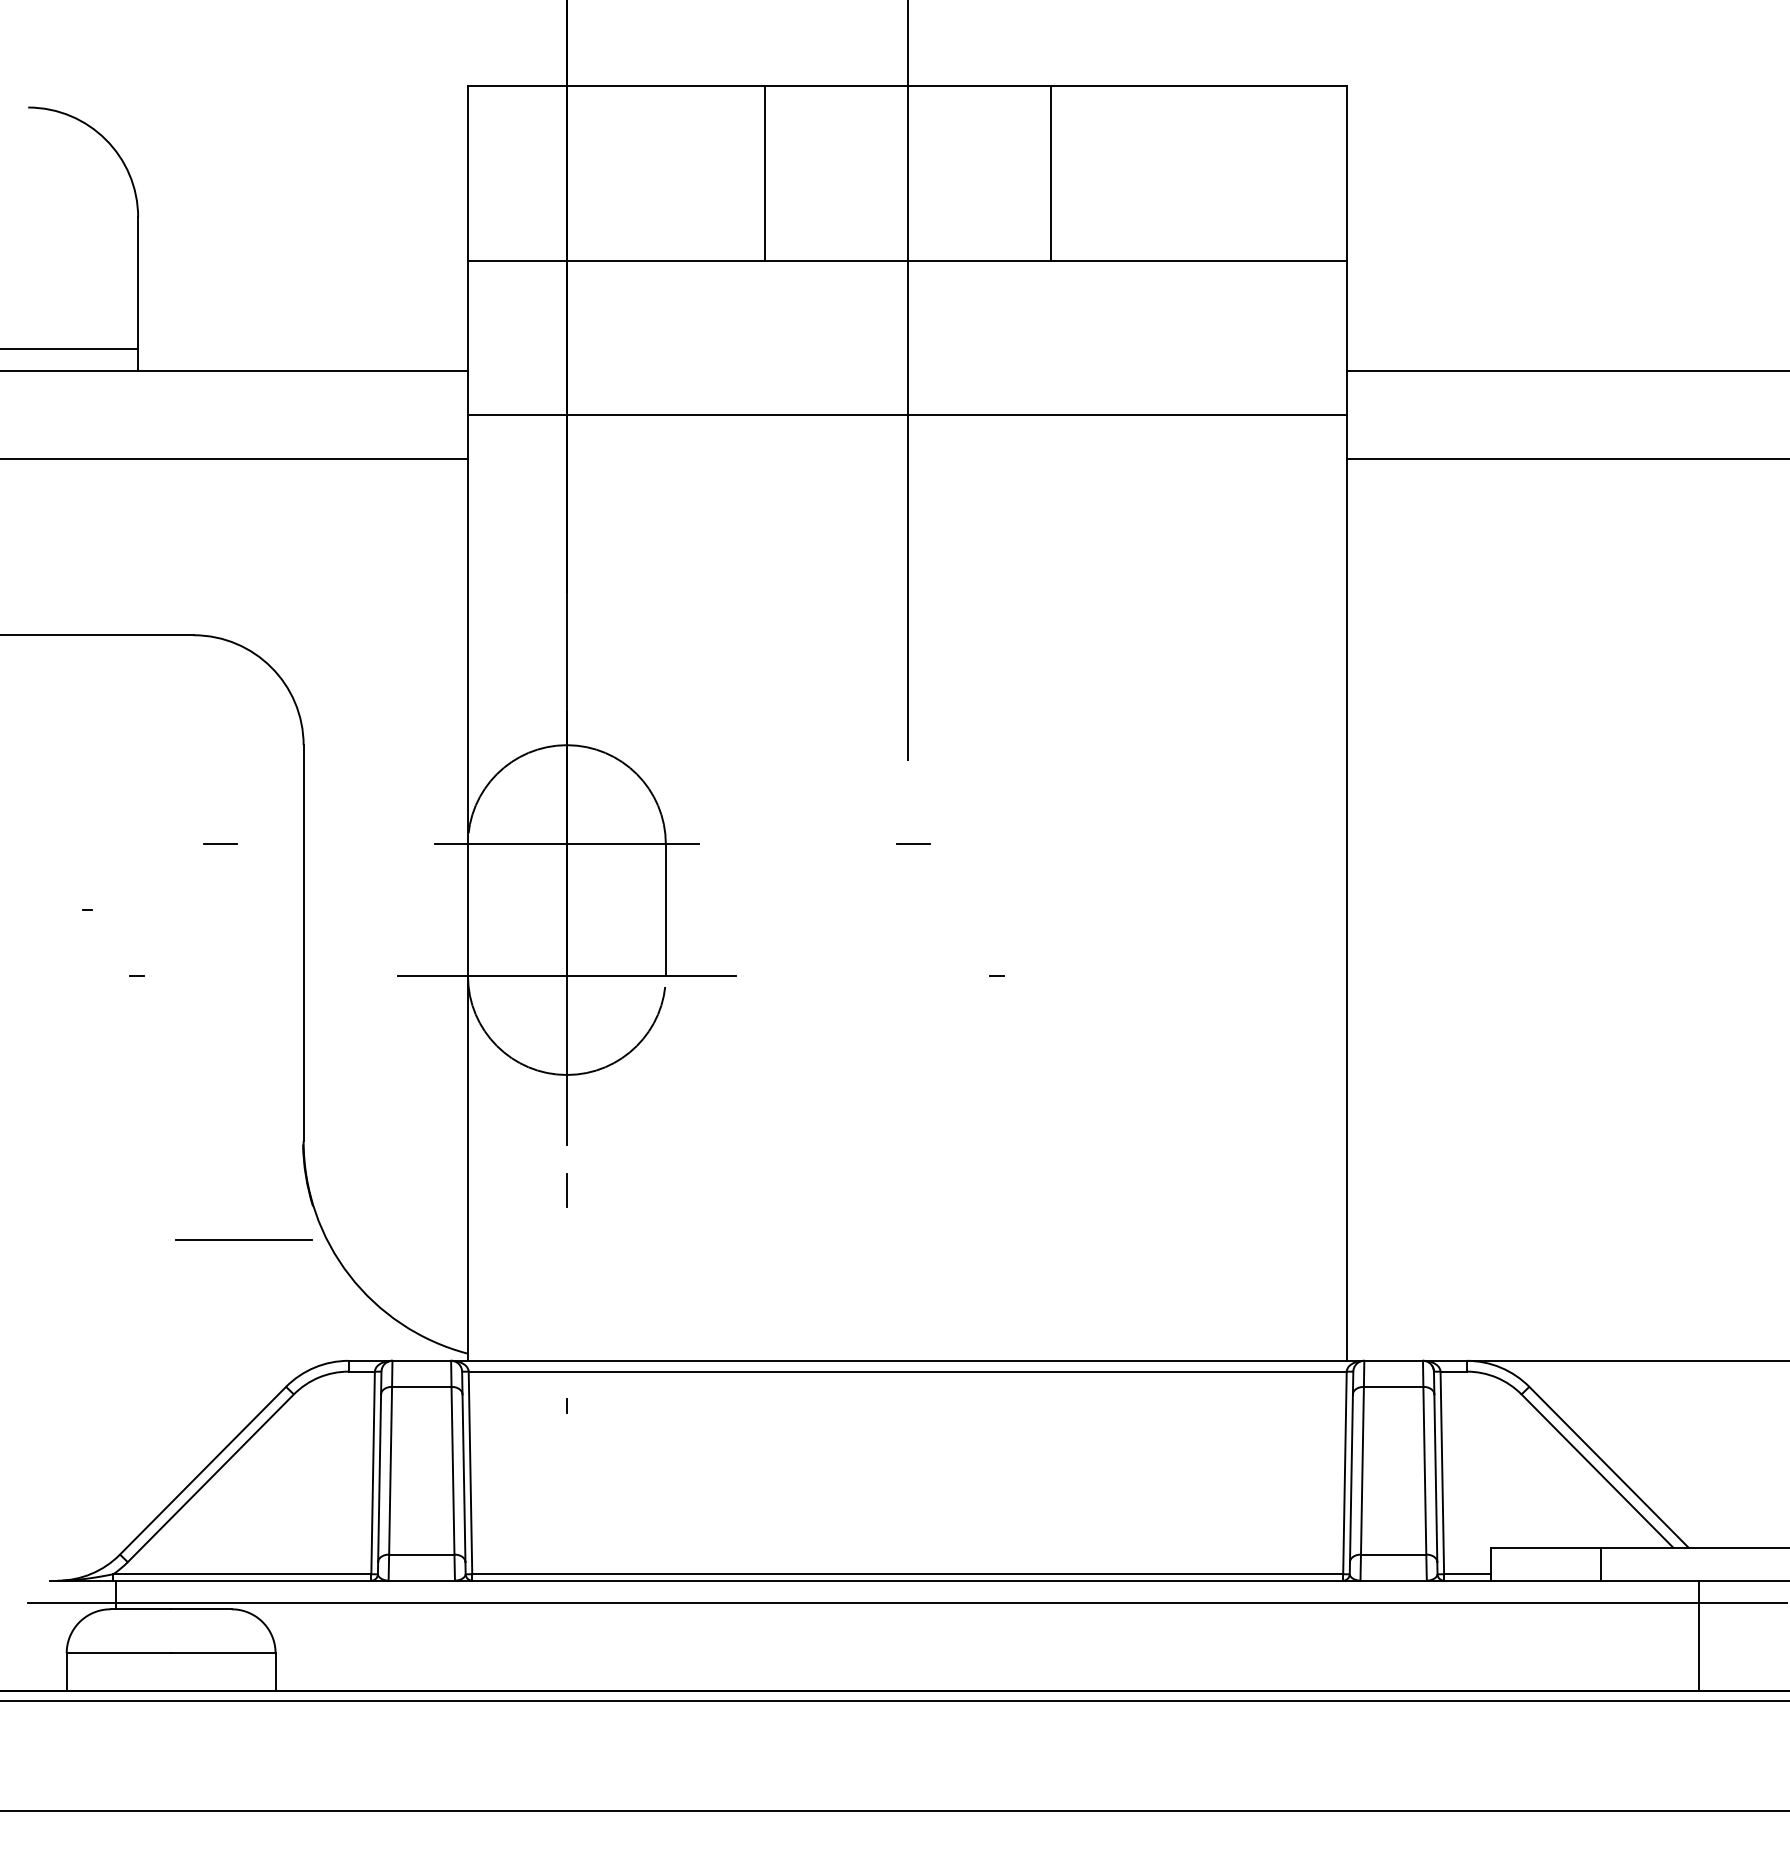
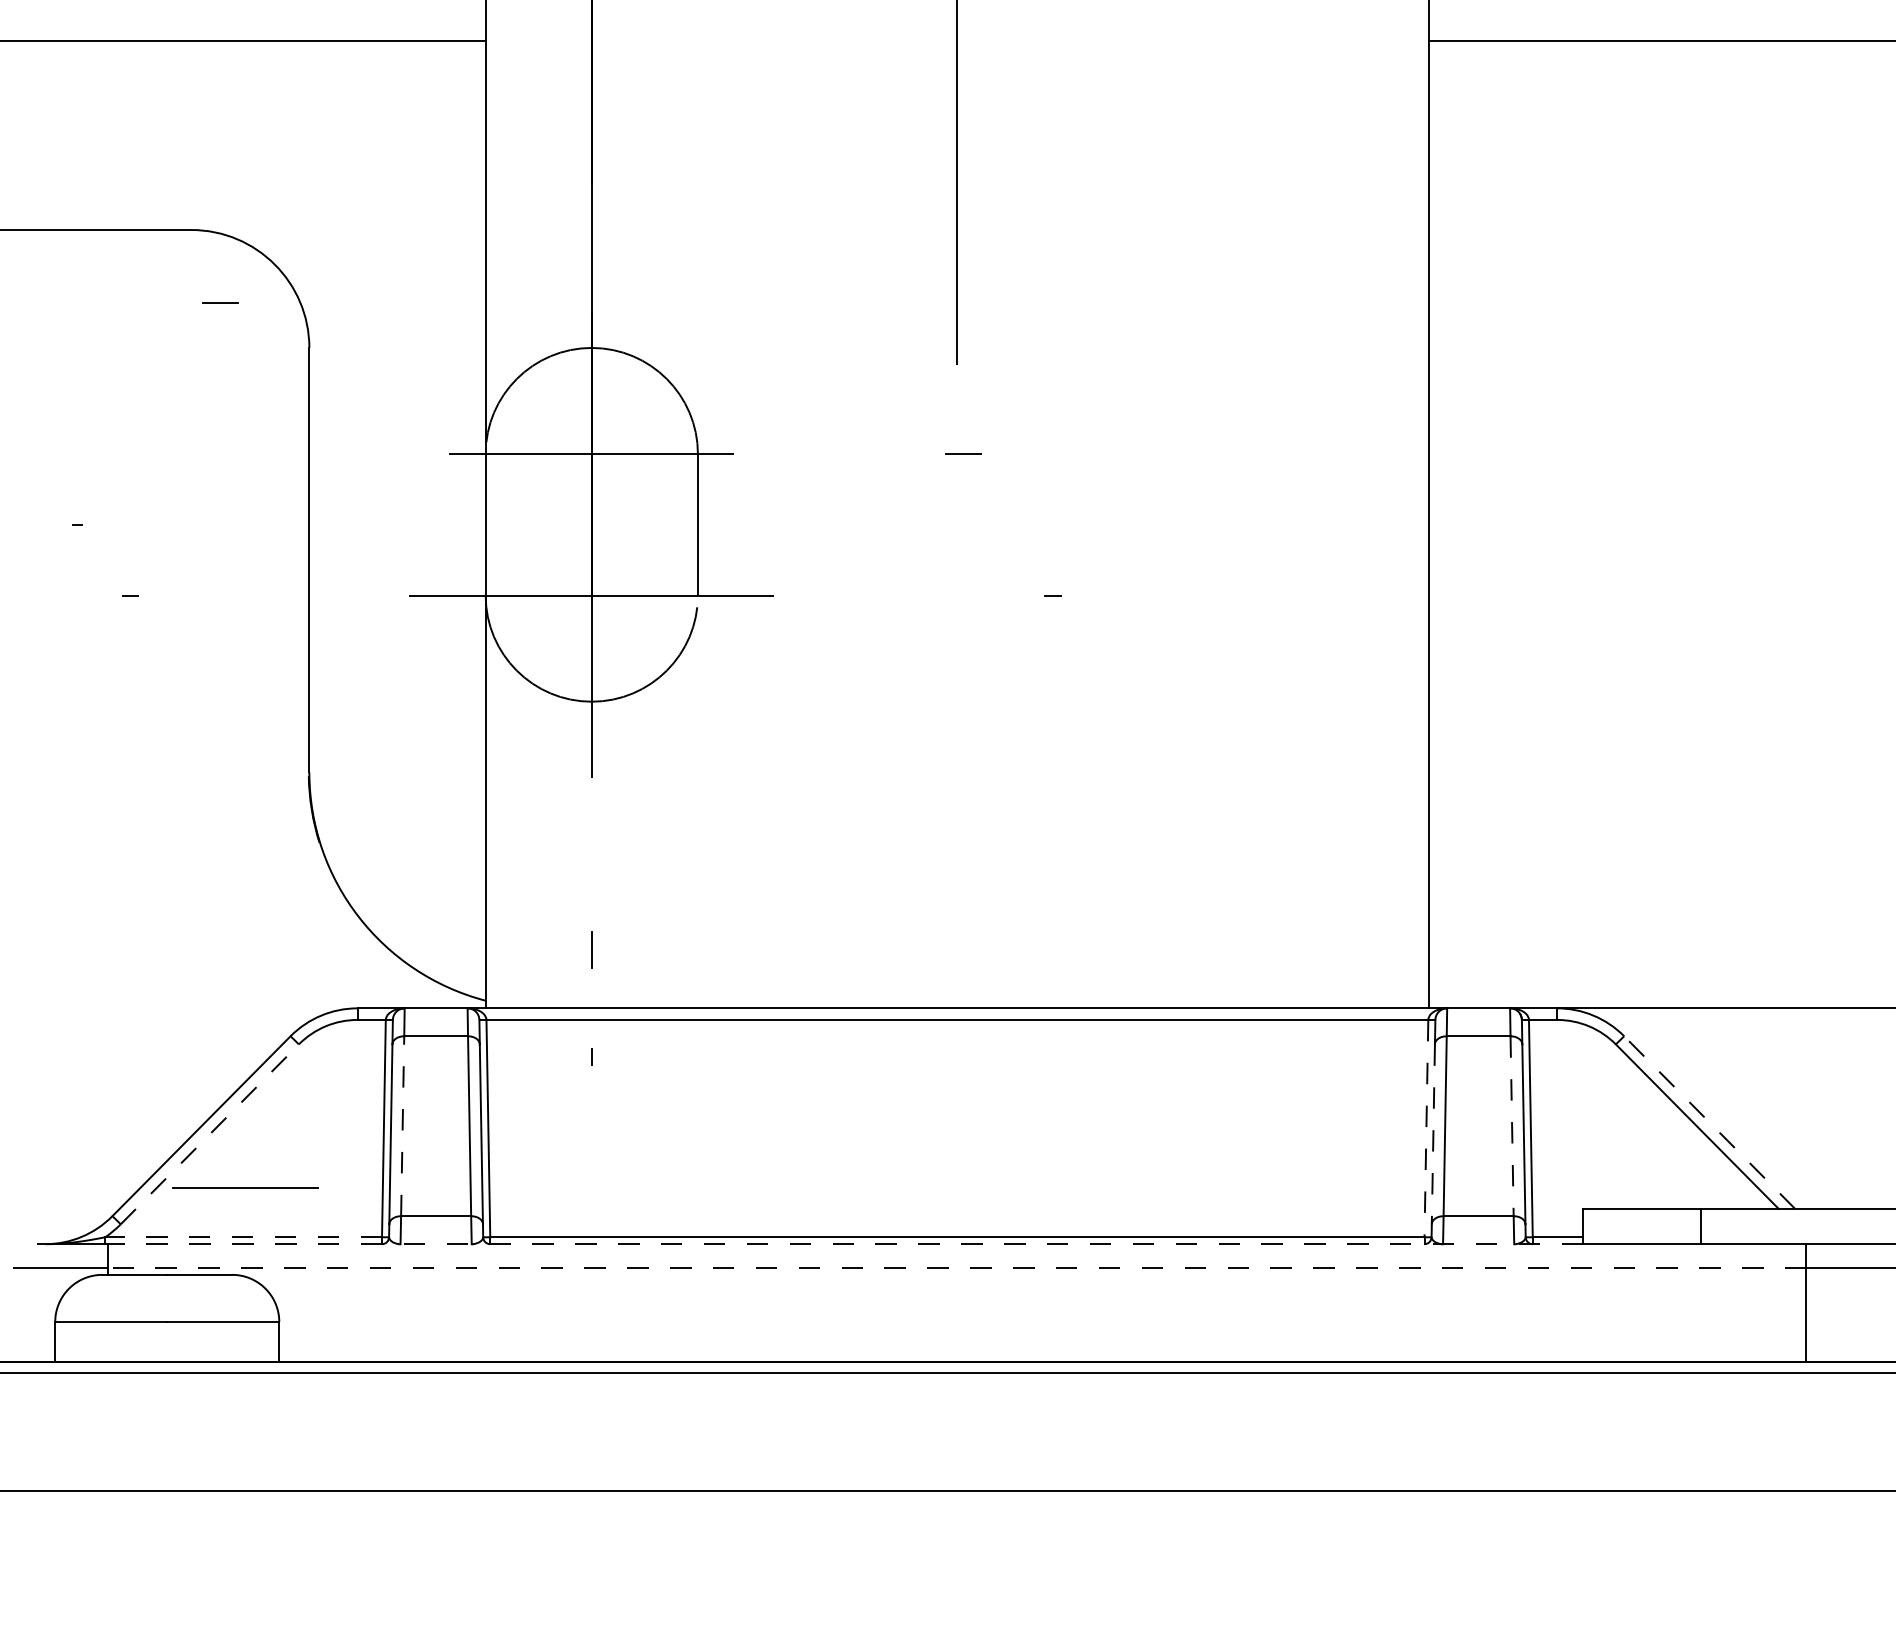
line: (220, 843) -> (220, 302), moved
line: (566, 1190) -> (591, 950), moved
line: (243, 1239) -> (244, 1187), moved
line: (1608, 1466) -> (1709, 1121), solid -> dashed
line: (390, 1470) -> (402, 1125), solid -> dashed
line: (1424, 1470) -> (1511, 1125), solid -> dashed
line: (1344, 1473) -> (1425, 1129), solid -> dashed
line: (211, 1477) -> (210, 1133), solid -> dashed
line: (1351, 1478) -> (1433, 1134), solid -> dashed
line: (242, 1574) -> (243, 1237), solid -> dashed
line: (803, 1580) -> (845, 1243), solid -> dashed
line: (907, 1602) -> (957, 1267), solid -> dashed

